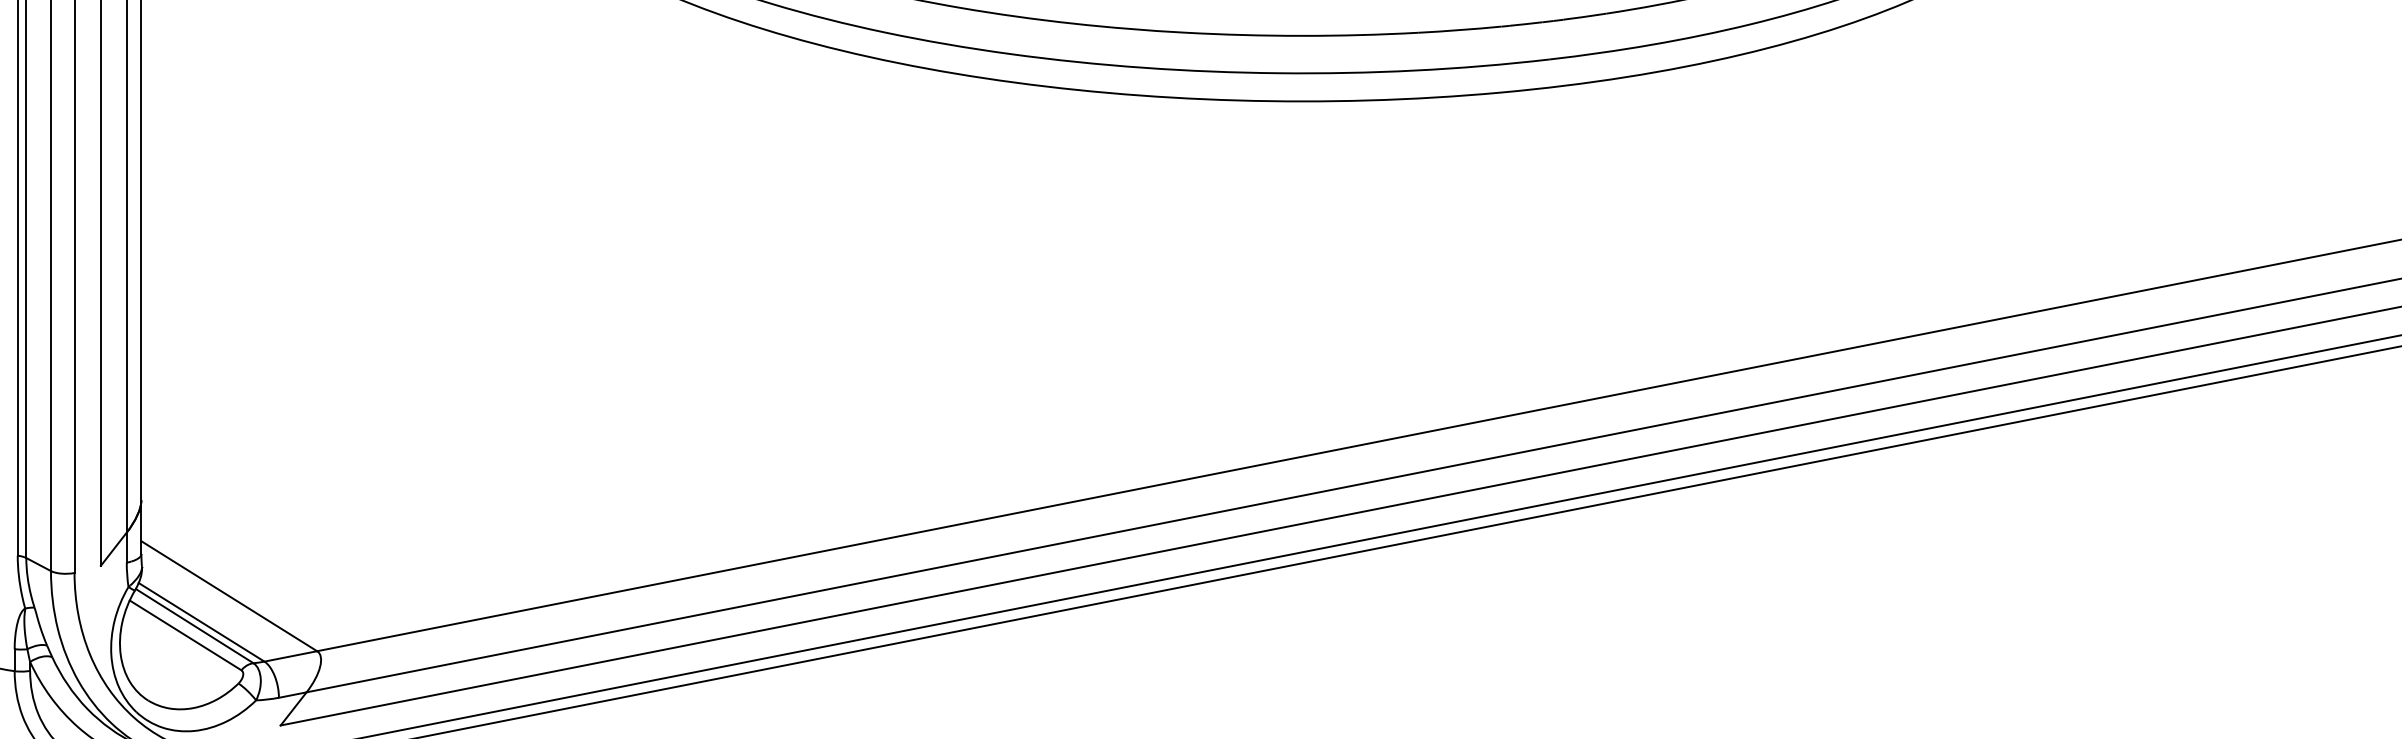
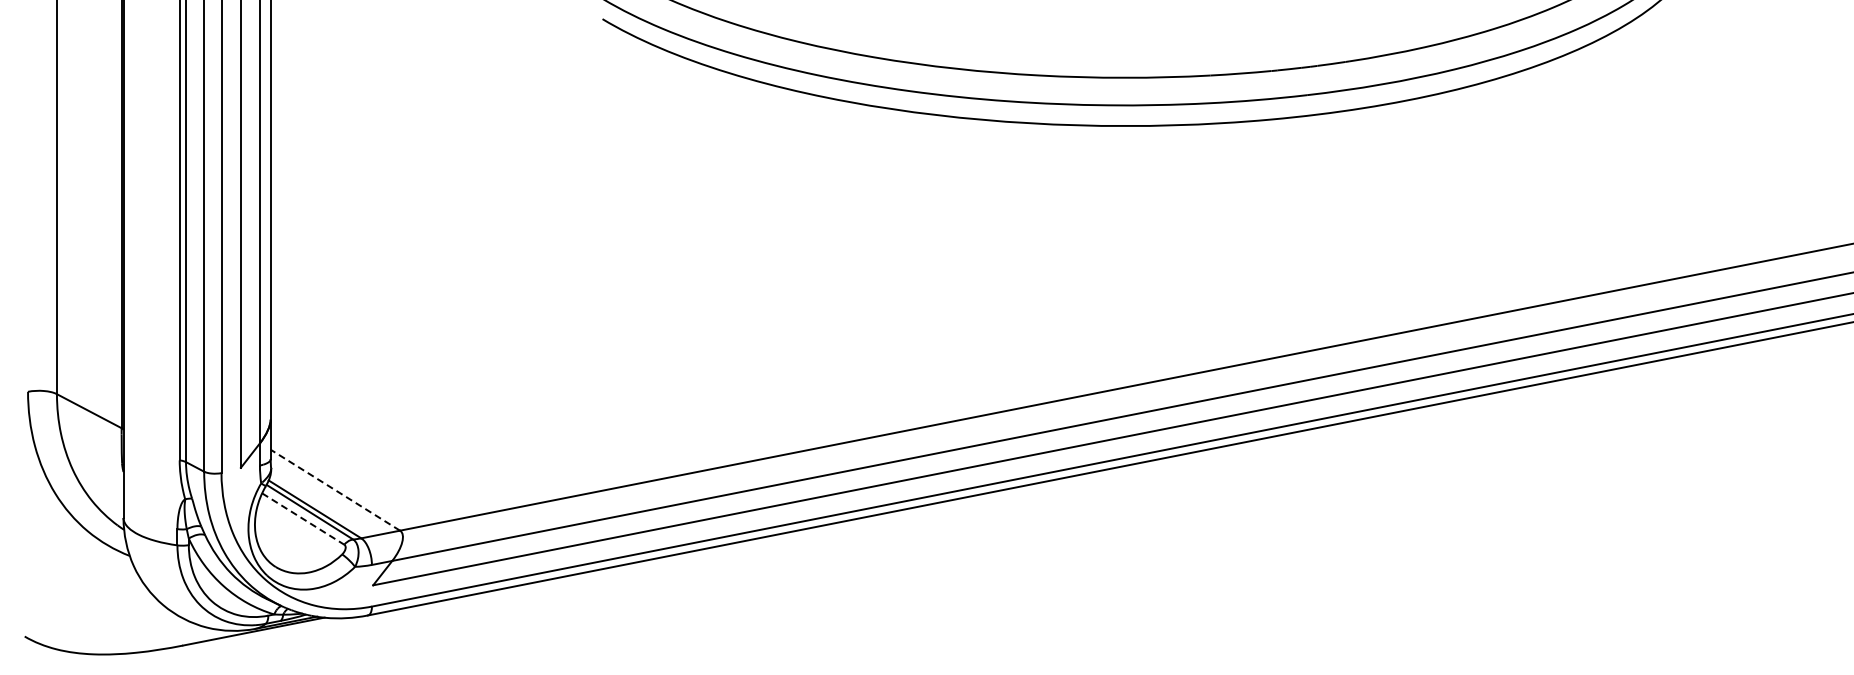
line: (228, 595) -> (334, 489), solid -> dashed
line: (185, 636) -> (303, 519), solid -> dashed

